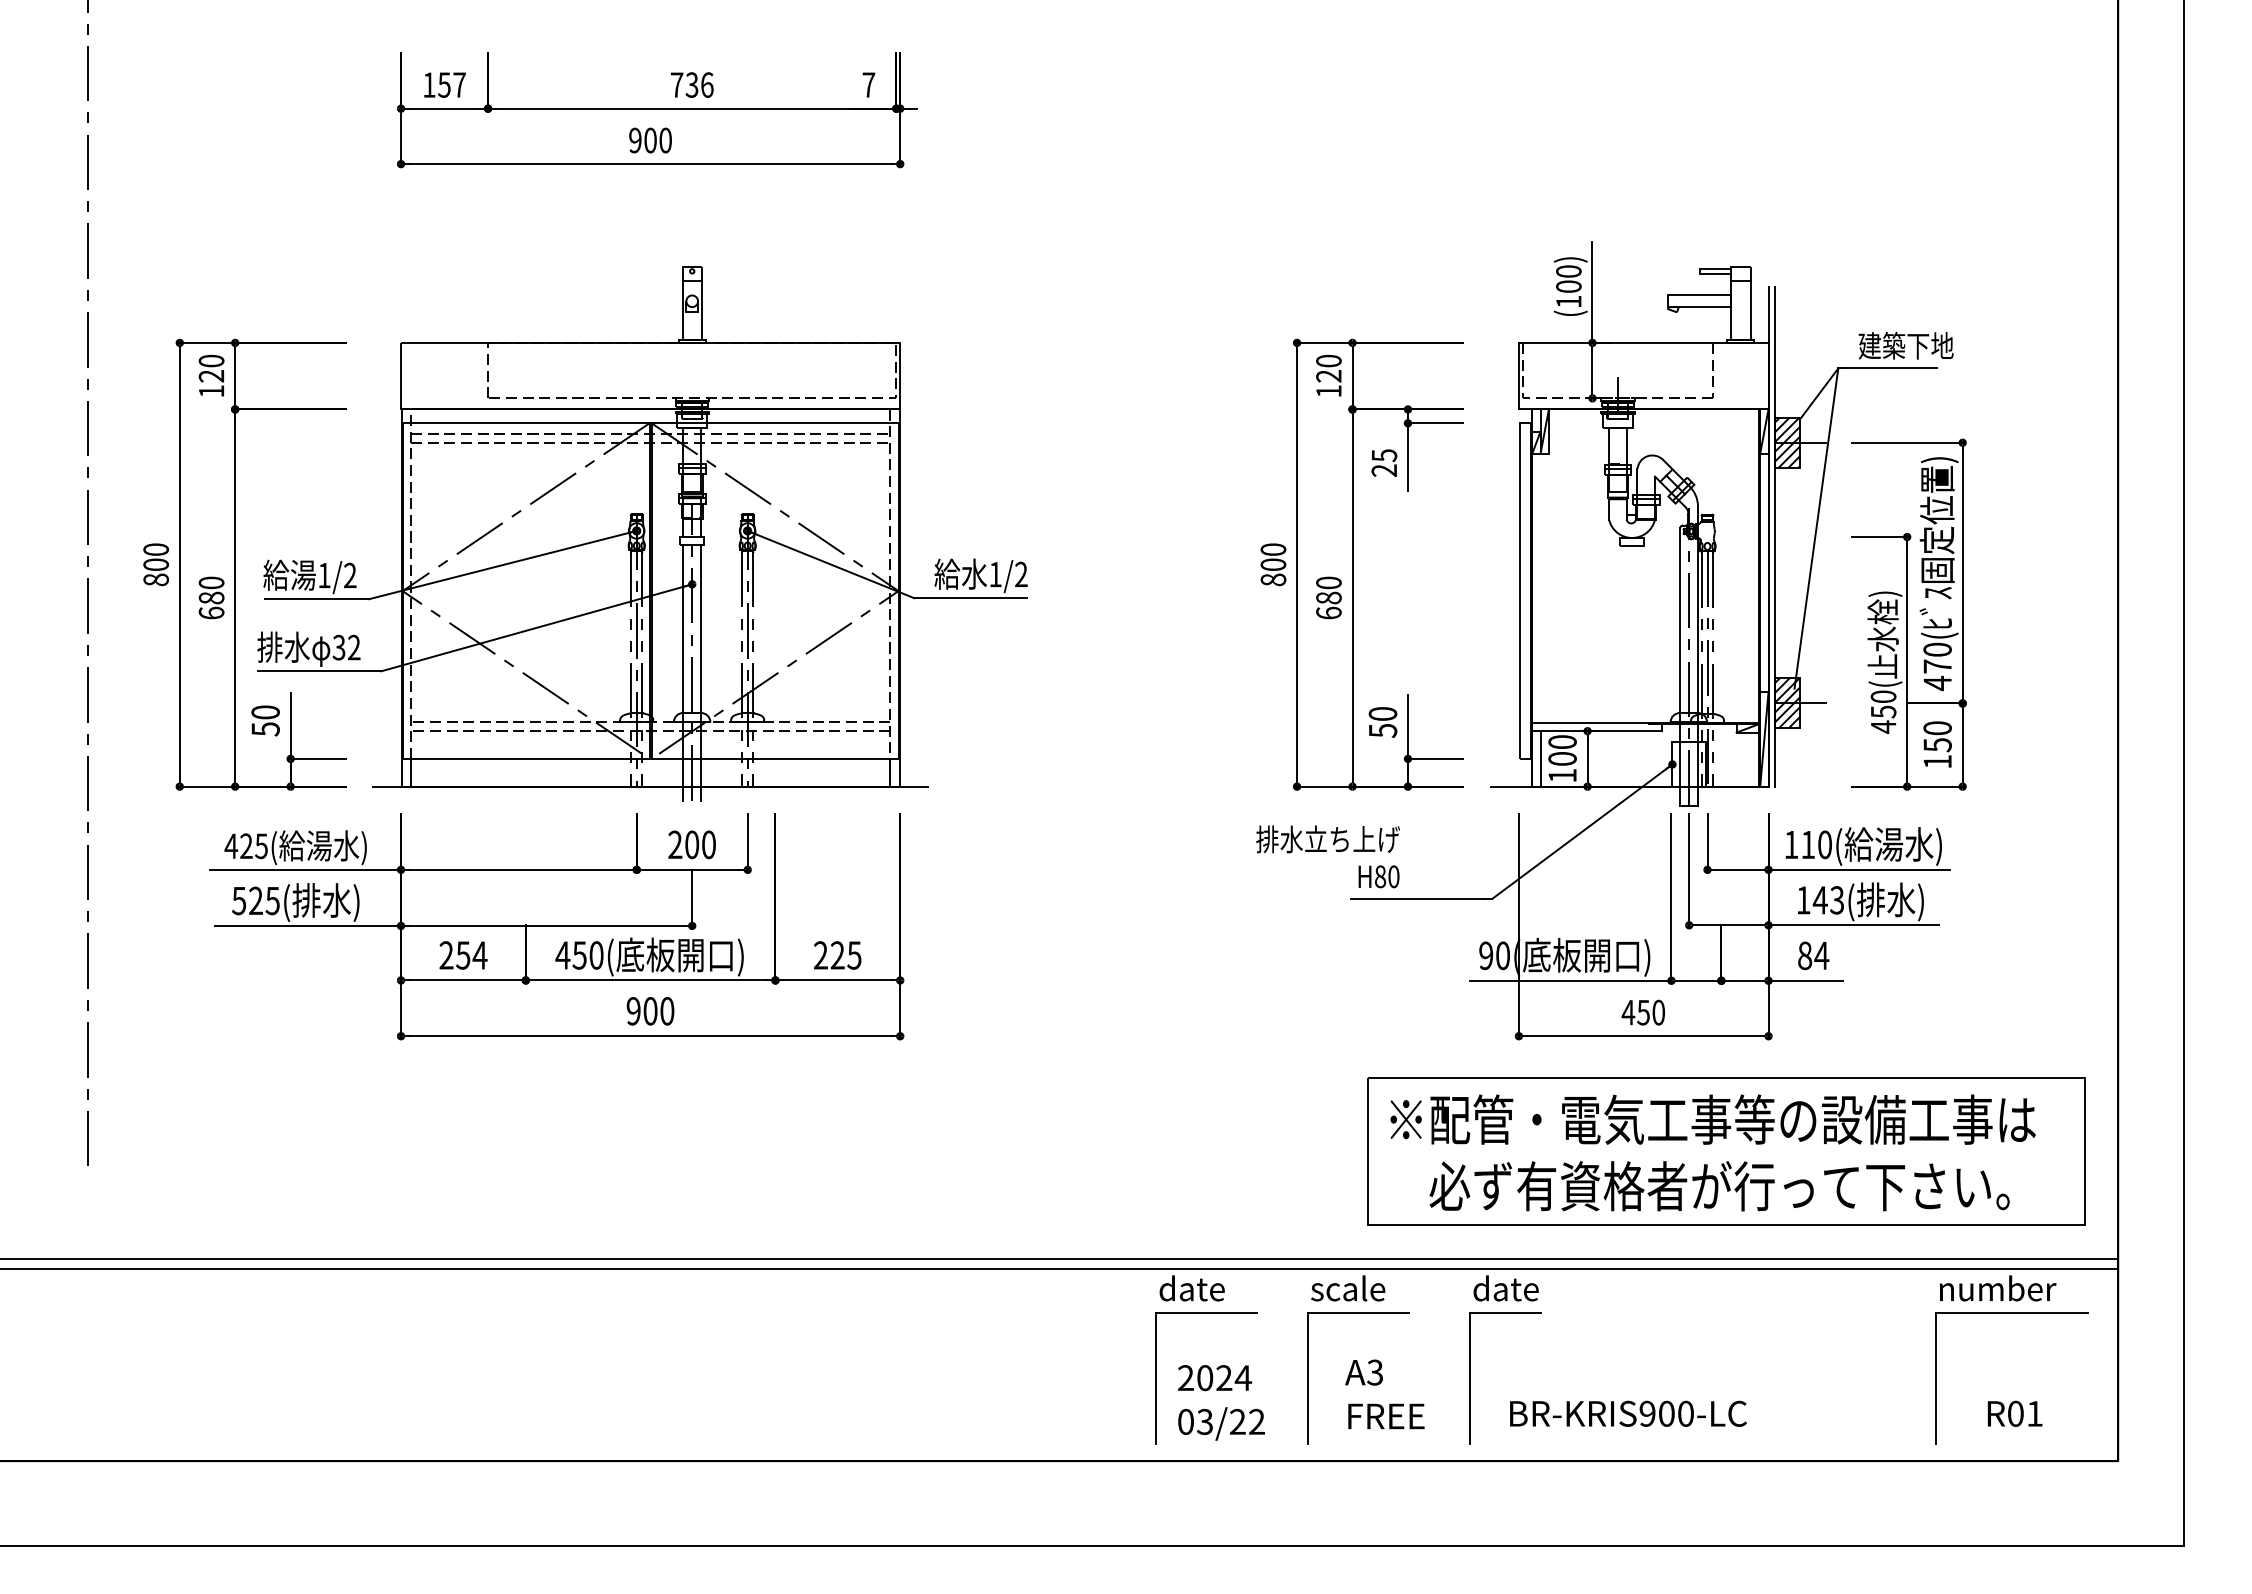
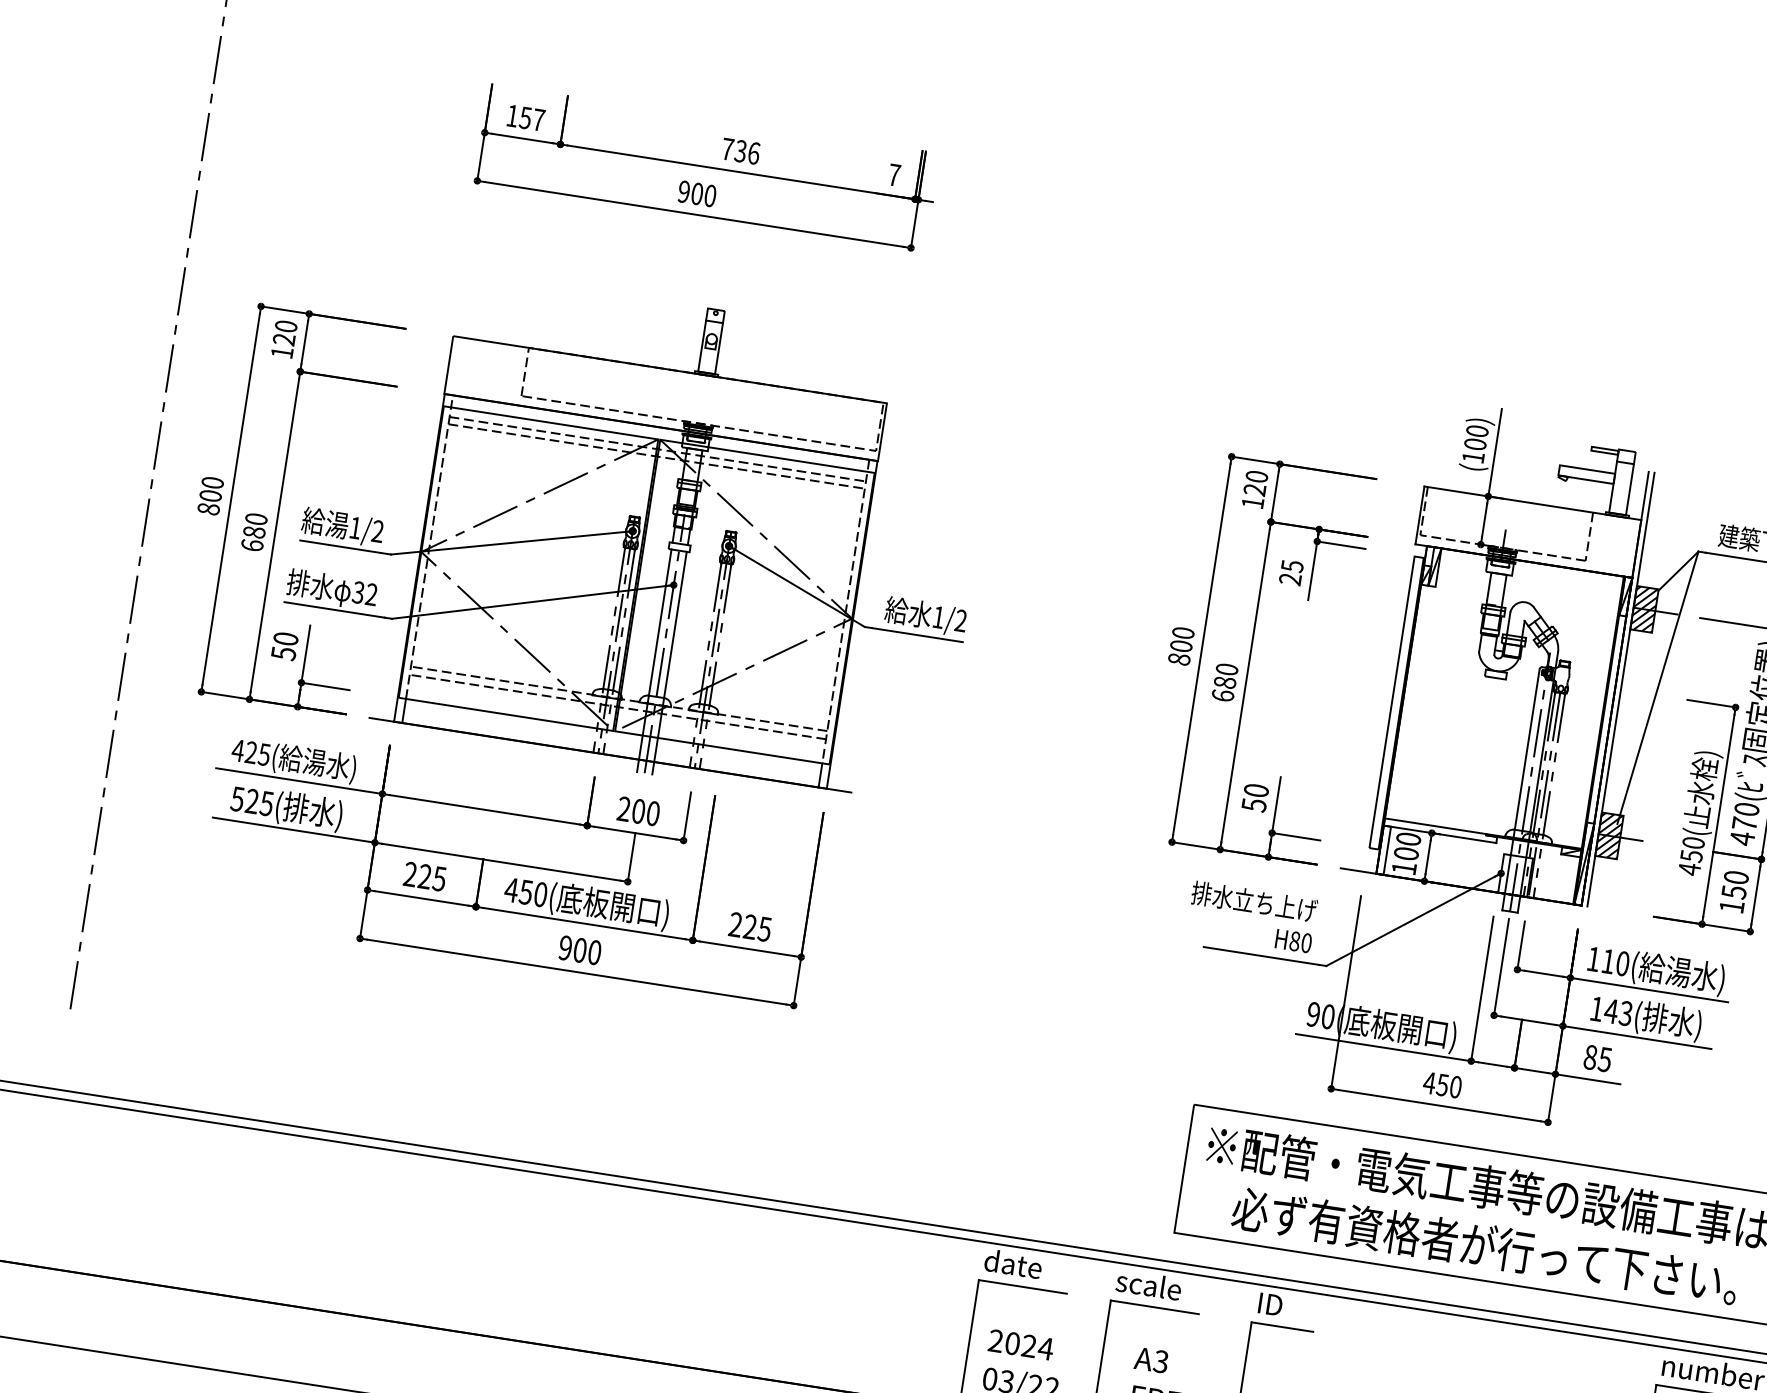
text: (1327, 856) -> (1251, 916), moved
text: (471, 955) -> (432, 877), 254 -> 225
text: (1821, 956) -> (1604, 1060), 84 -> 85
text: (1505, 1288) -> (1285, 1306), date -> ID

